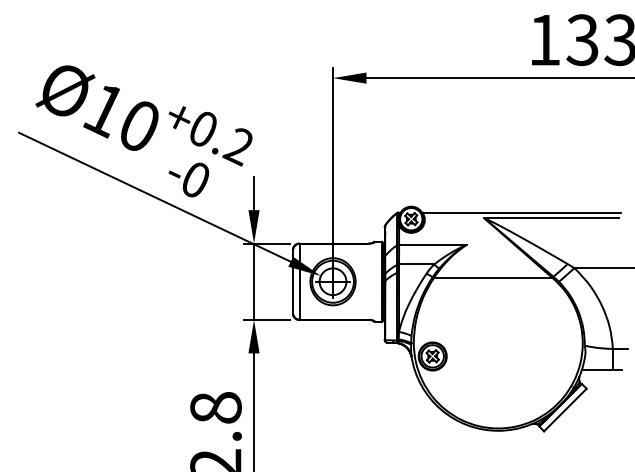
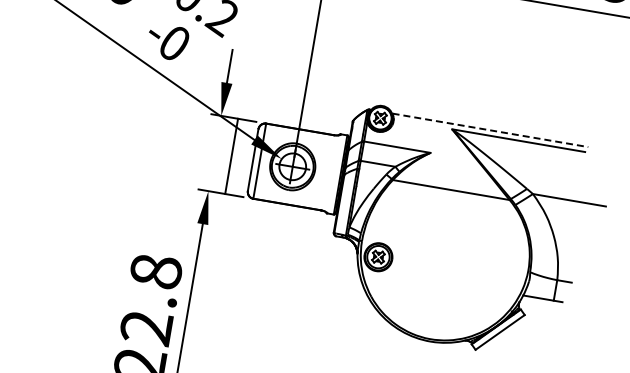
line: (522, 212) -> (491, 130), solid -> dashed
line: (254, 281) -> (232, 156), moved

